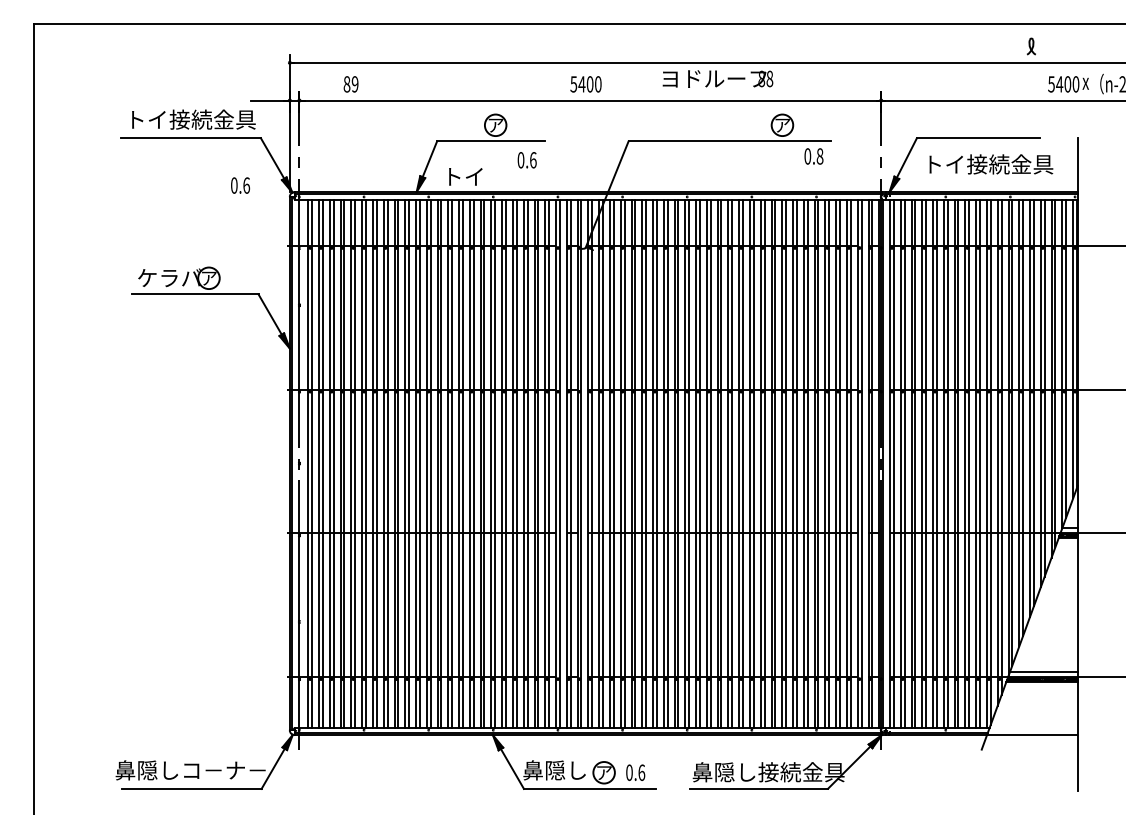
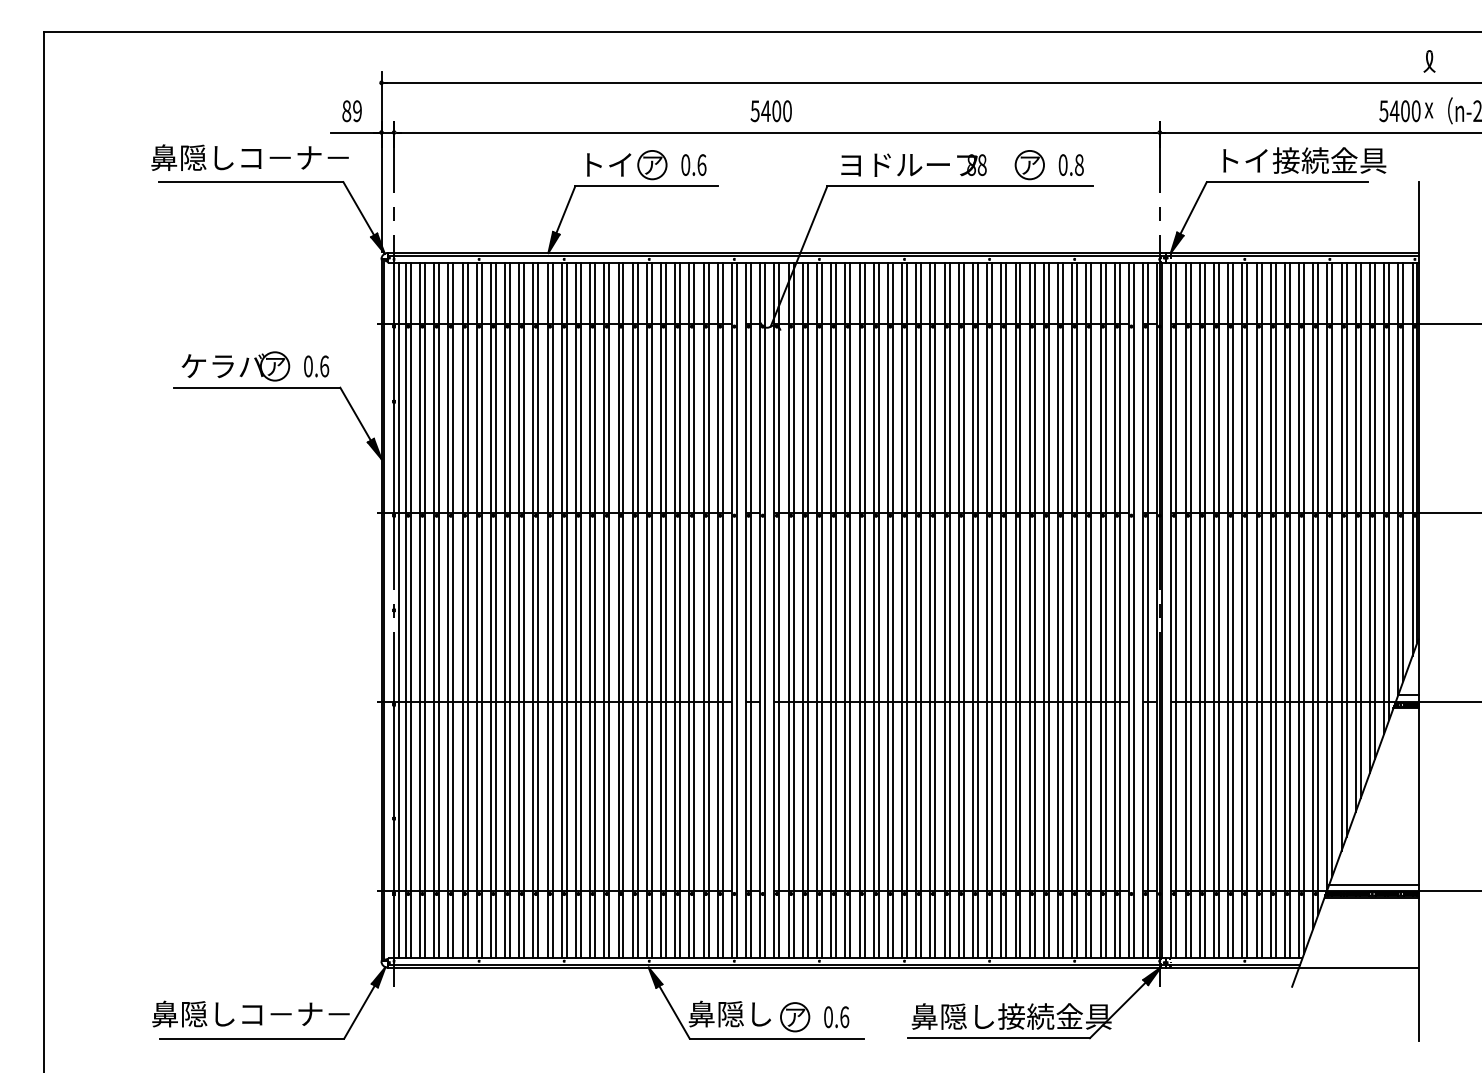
part: (1031, 46) -> (1429, 61), moved
text: (717, 78) -> (913, 164), moved
text: (350, 84) -> (351, 111), moved
text: (189, 119) -> (249, 157), トイ接続金具 -> 鼻隠しコ－ナ－
text: (813, 156) -> (1070, 164), moved
text: (526, 159) -> (693, 164), moved
text: (991, 164) -> (1304, 160), moved
text: (466, 176) -> (609, 164), moved
text: (240, 185) -> (316, 366), moved
line: (302, 463) -> (398, 610), added

